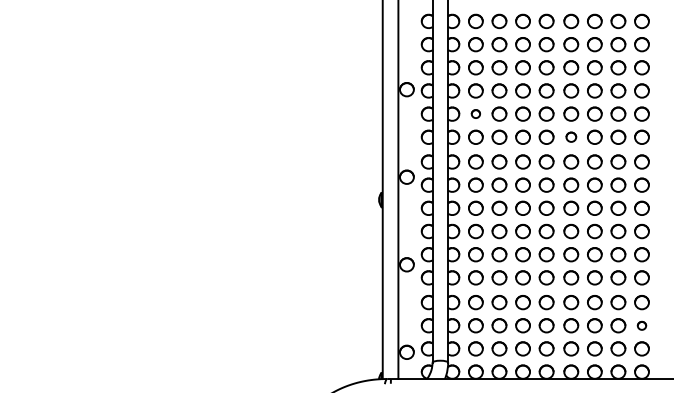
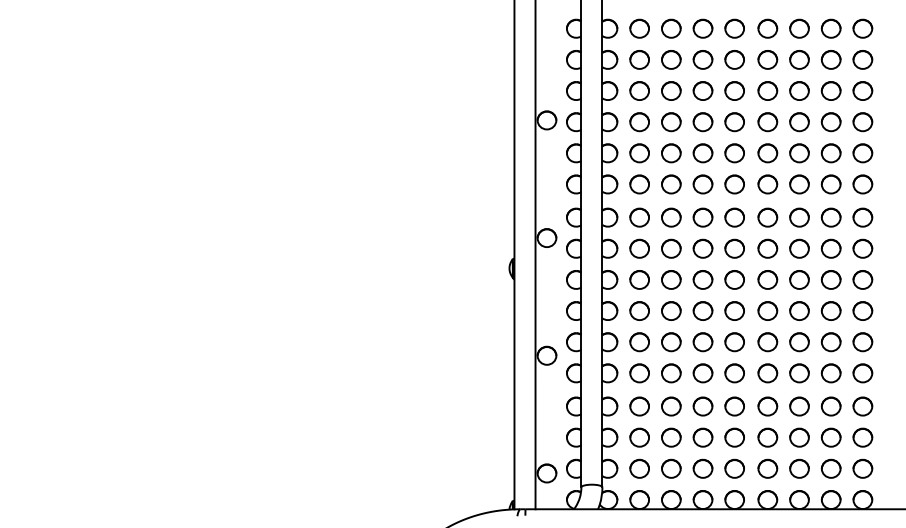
part: (475, 113) -> (639, 152), size x1.67
part: (571, 136) -> (768, 183), size x1.43
part: (641, 325) -> (862, 437), size x1.67

